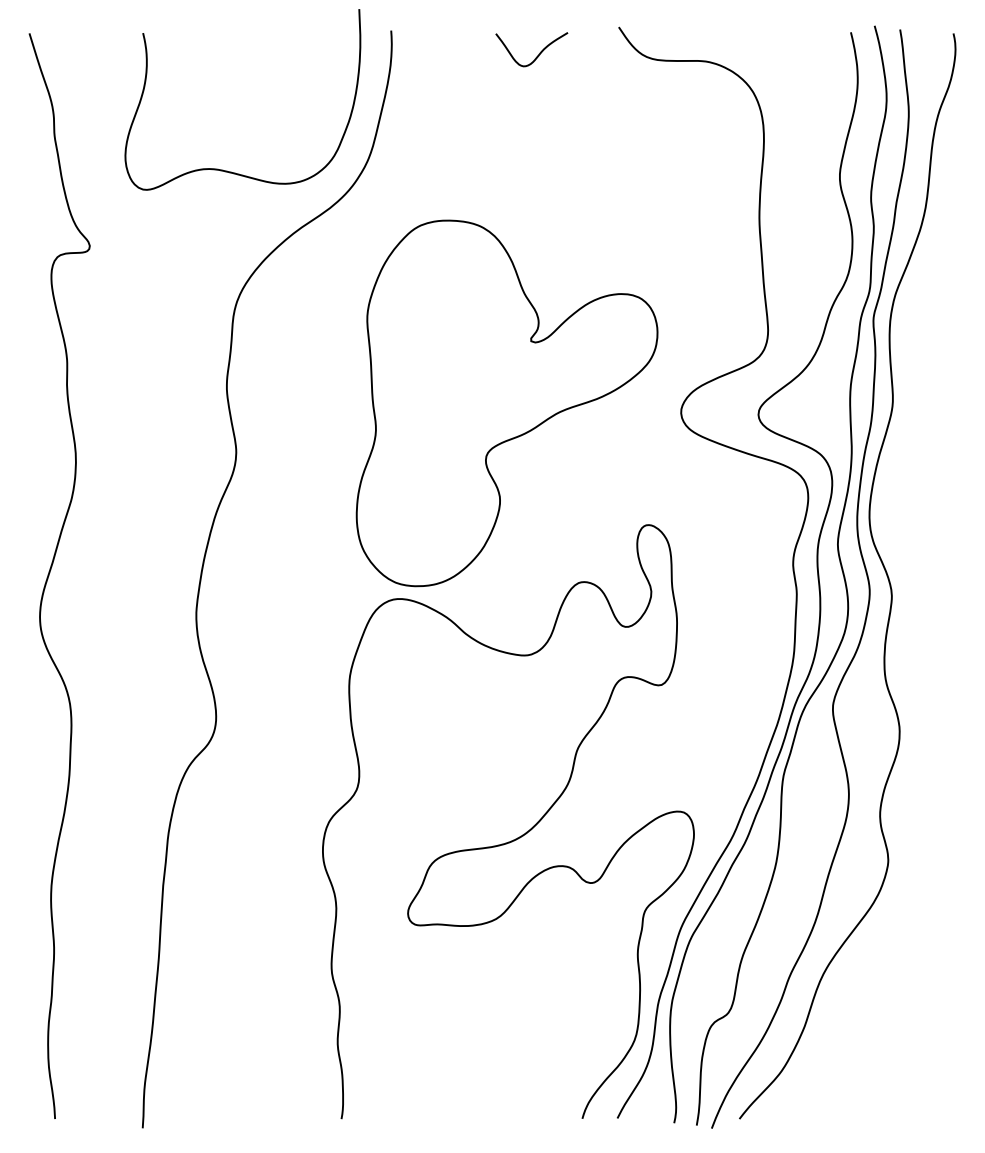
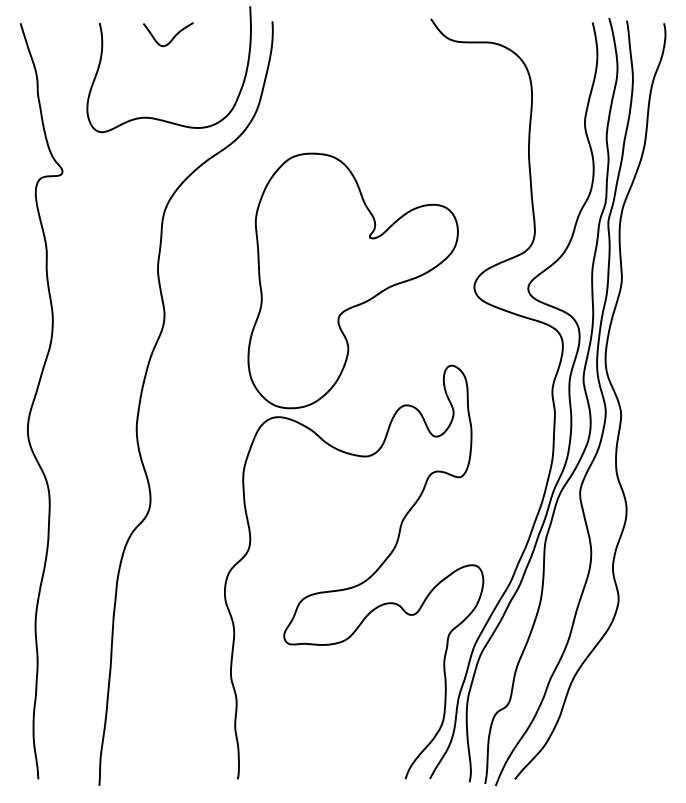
curve: (537, 53) -> (172, 37), moved

